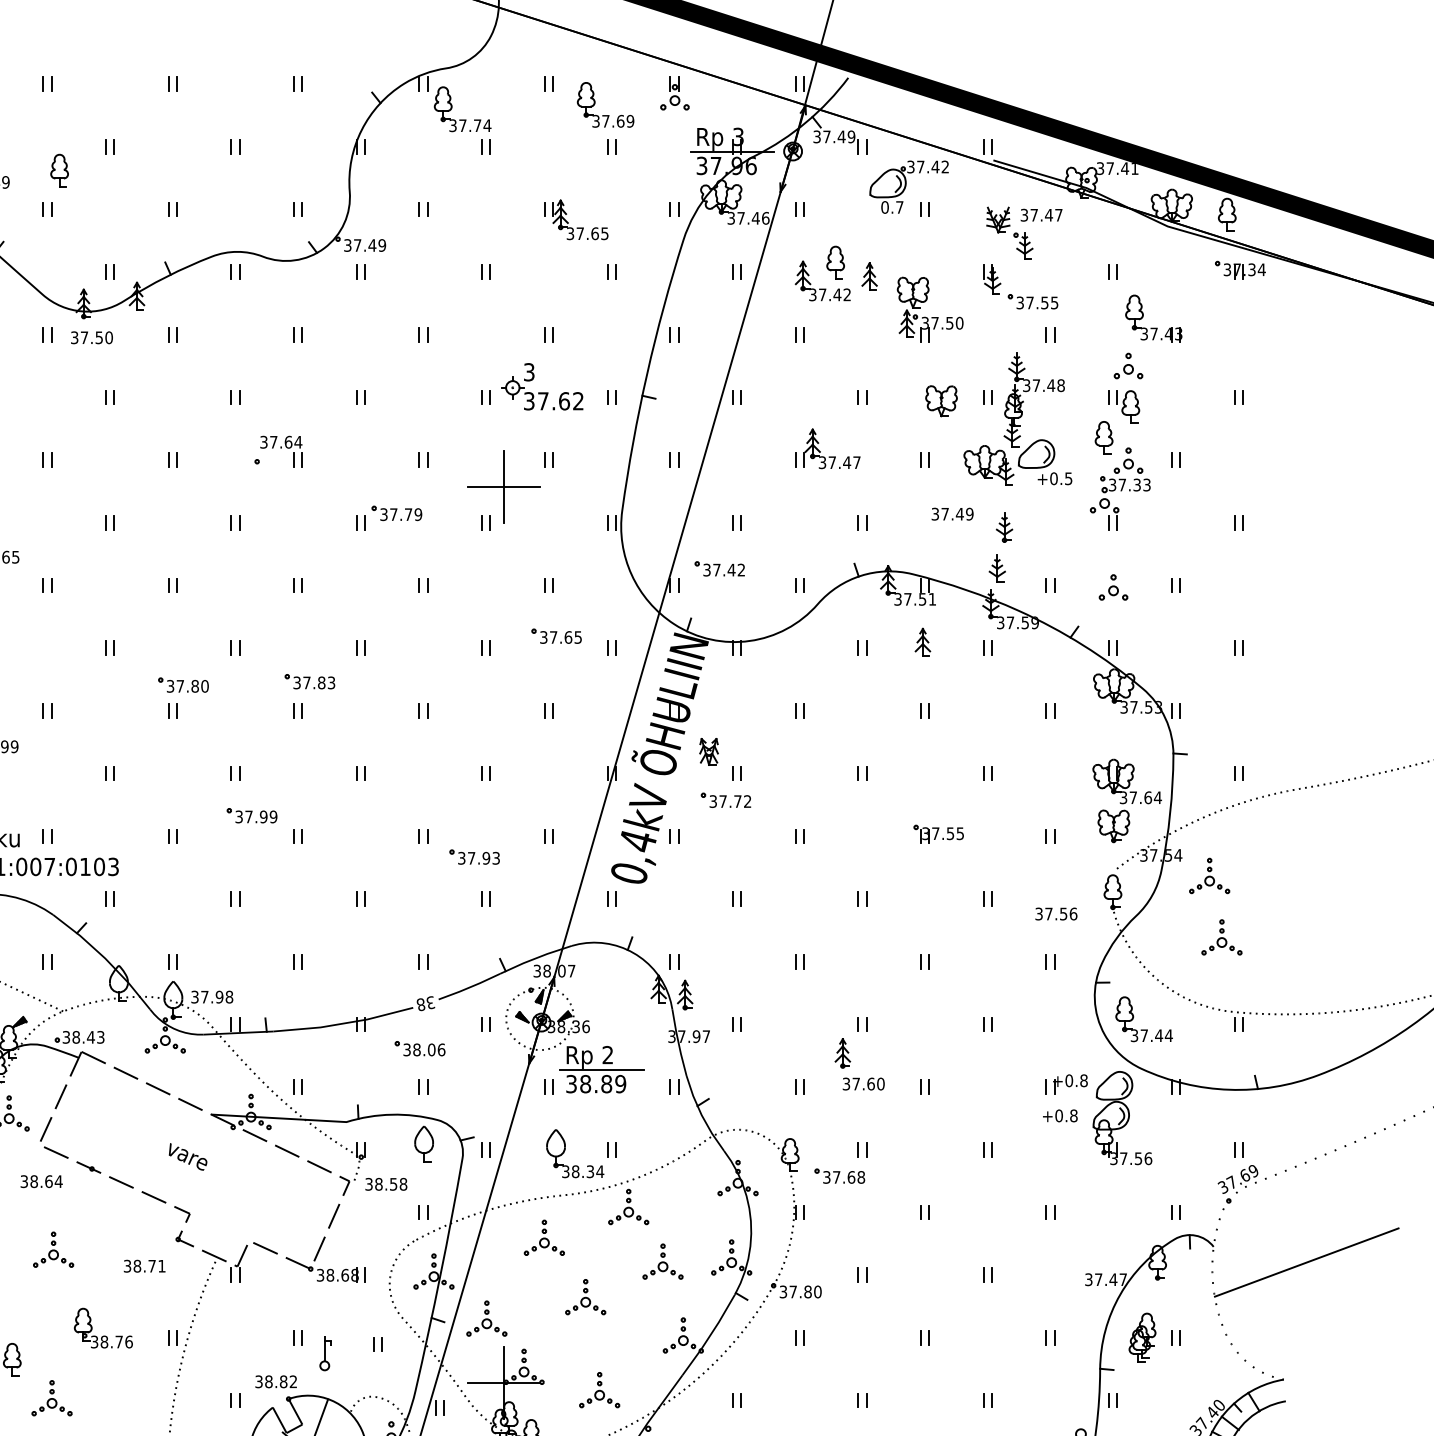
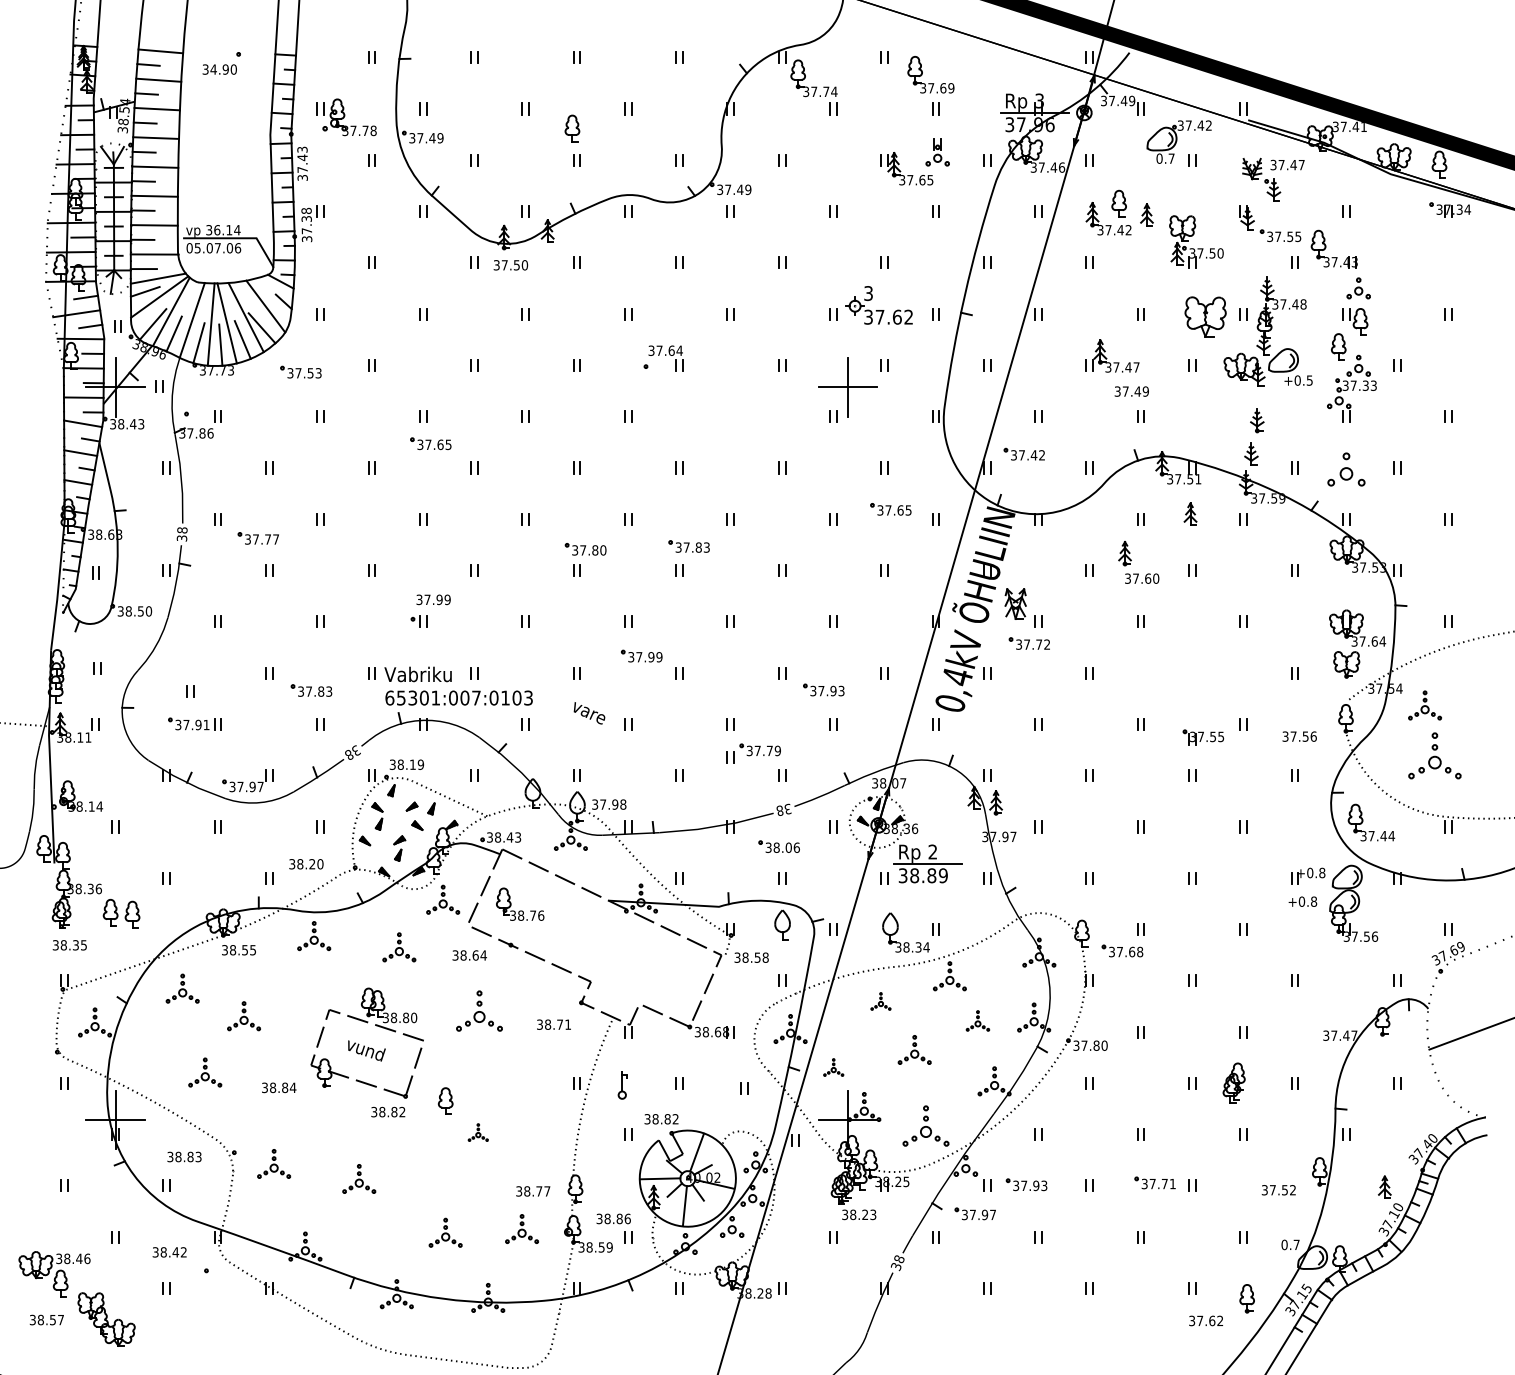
part: (674, 93) -> (937, 152), moved
part: (59, 170) -> (572, 128), moved
part: (1144, 316) -> (1326, 247), moved
part: (941, 401) -> (1205, 317), size x1.6
text: (952, 514) -> (1131, 391), moved
part: (388, 517) -> (753, 753), moved
part: (1113, 587) -> (1346, 469), size x1.6
part: (708, 751) -> (1015, 603), size x1.4
part: (938, 834) -> (1203, 737), moved
part: (1222, 937) -> (1435, 755), size x1.6
part: (850, 1063) -> (1131, 561), moved
text: (188, 1157) -> (589, 713), moved
part: (543, 1237) -> (880, 1001), size x0.6
part: (53, 1250) -> (479, 1011), size x1.4
part: (662, 1261) -> (977, 1020), size x0.7
part: (486, 1318) -> (833, 1067), size x0.6
part: (103, 1335) -> (520, 910), moved
part: (1141, 1336) -> (1233, 1082), moved
part: (325, 1354) -> (622, 1085), moved
part: (600, 1389) -> (926, 1125), size x1.4
part: (52, 1398) -> (478, 1132), size x0.6

